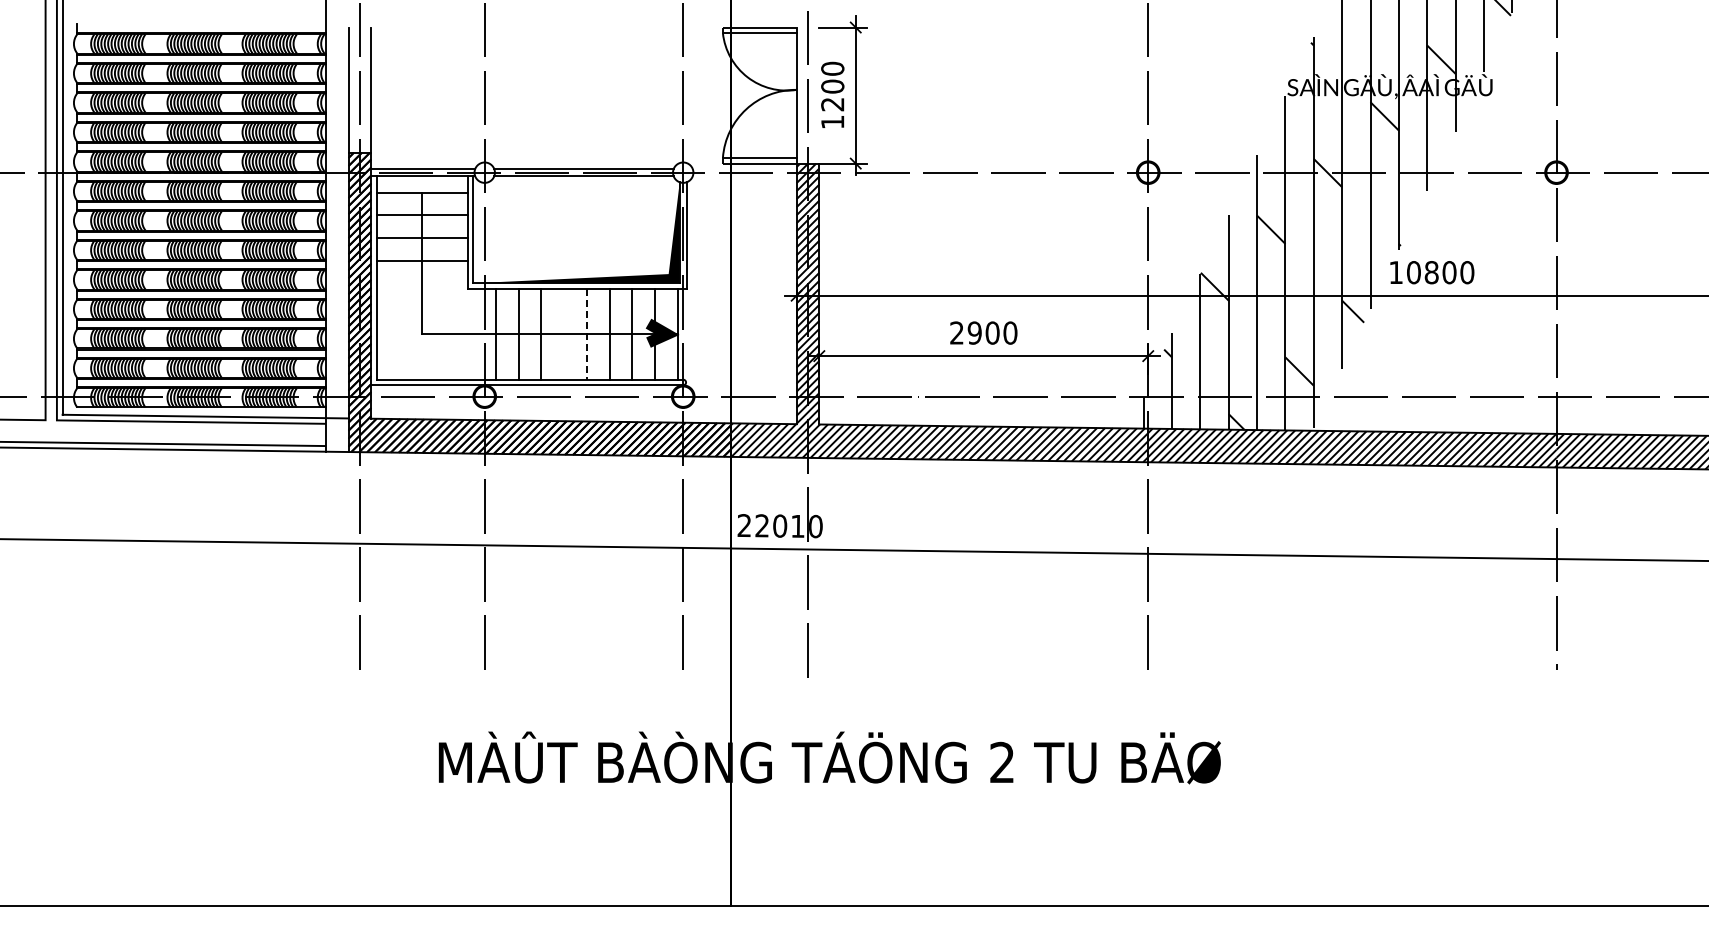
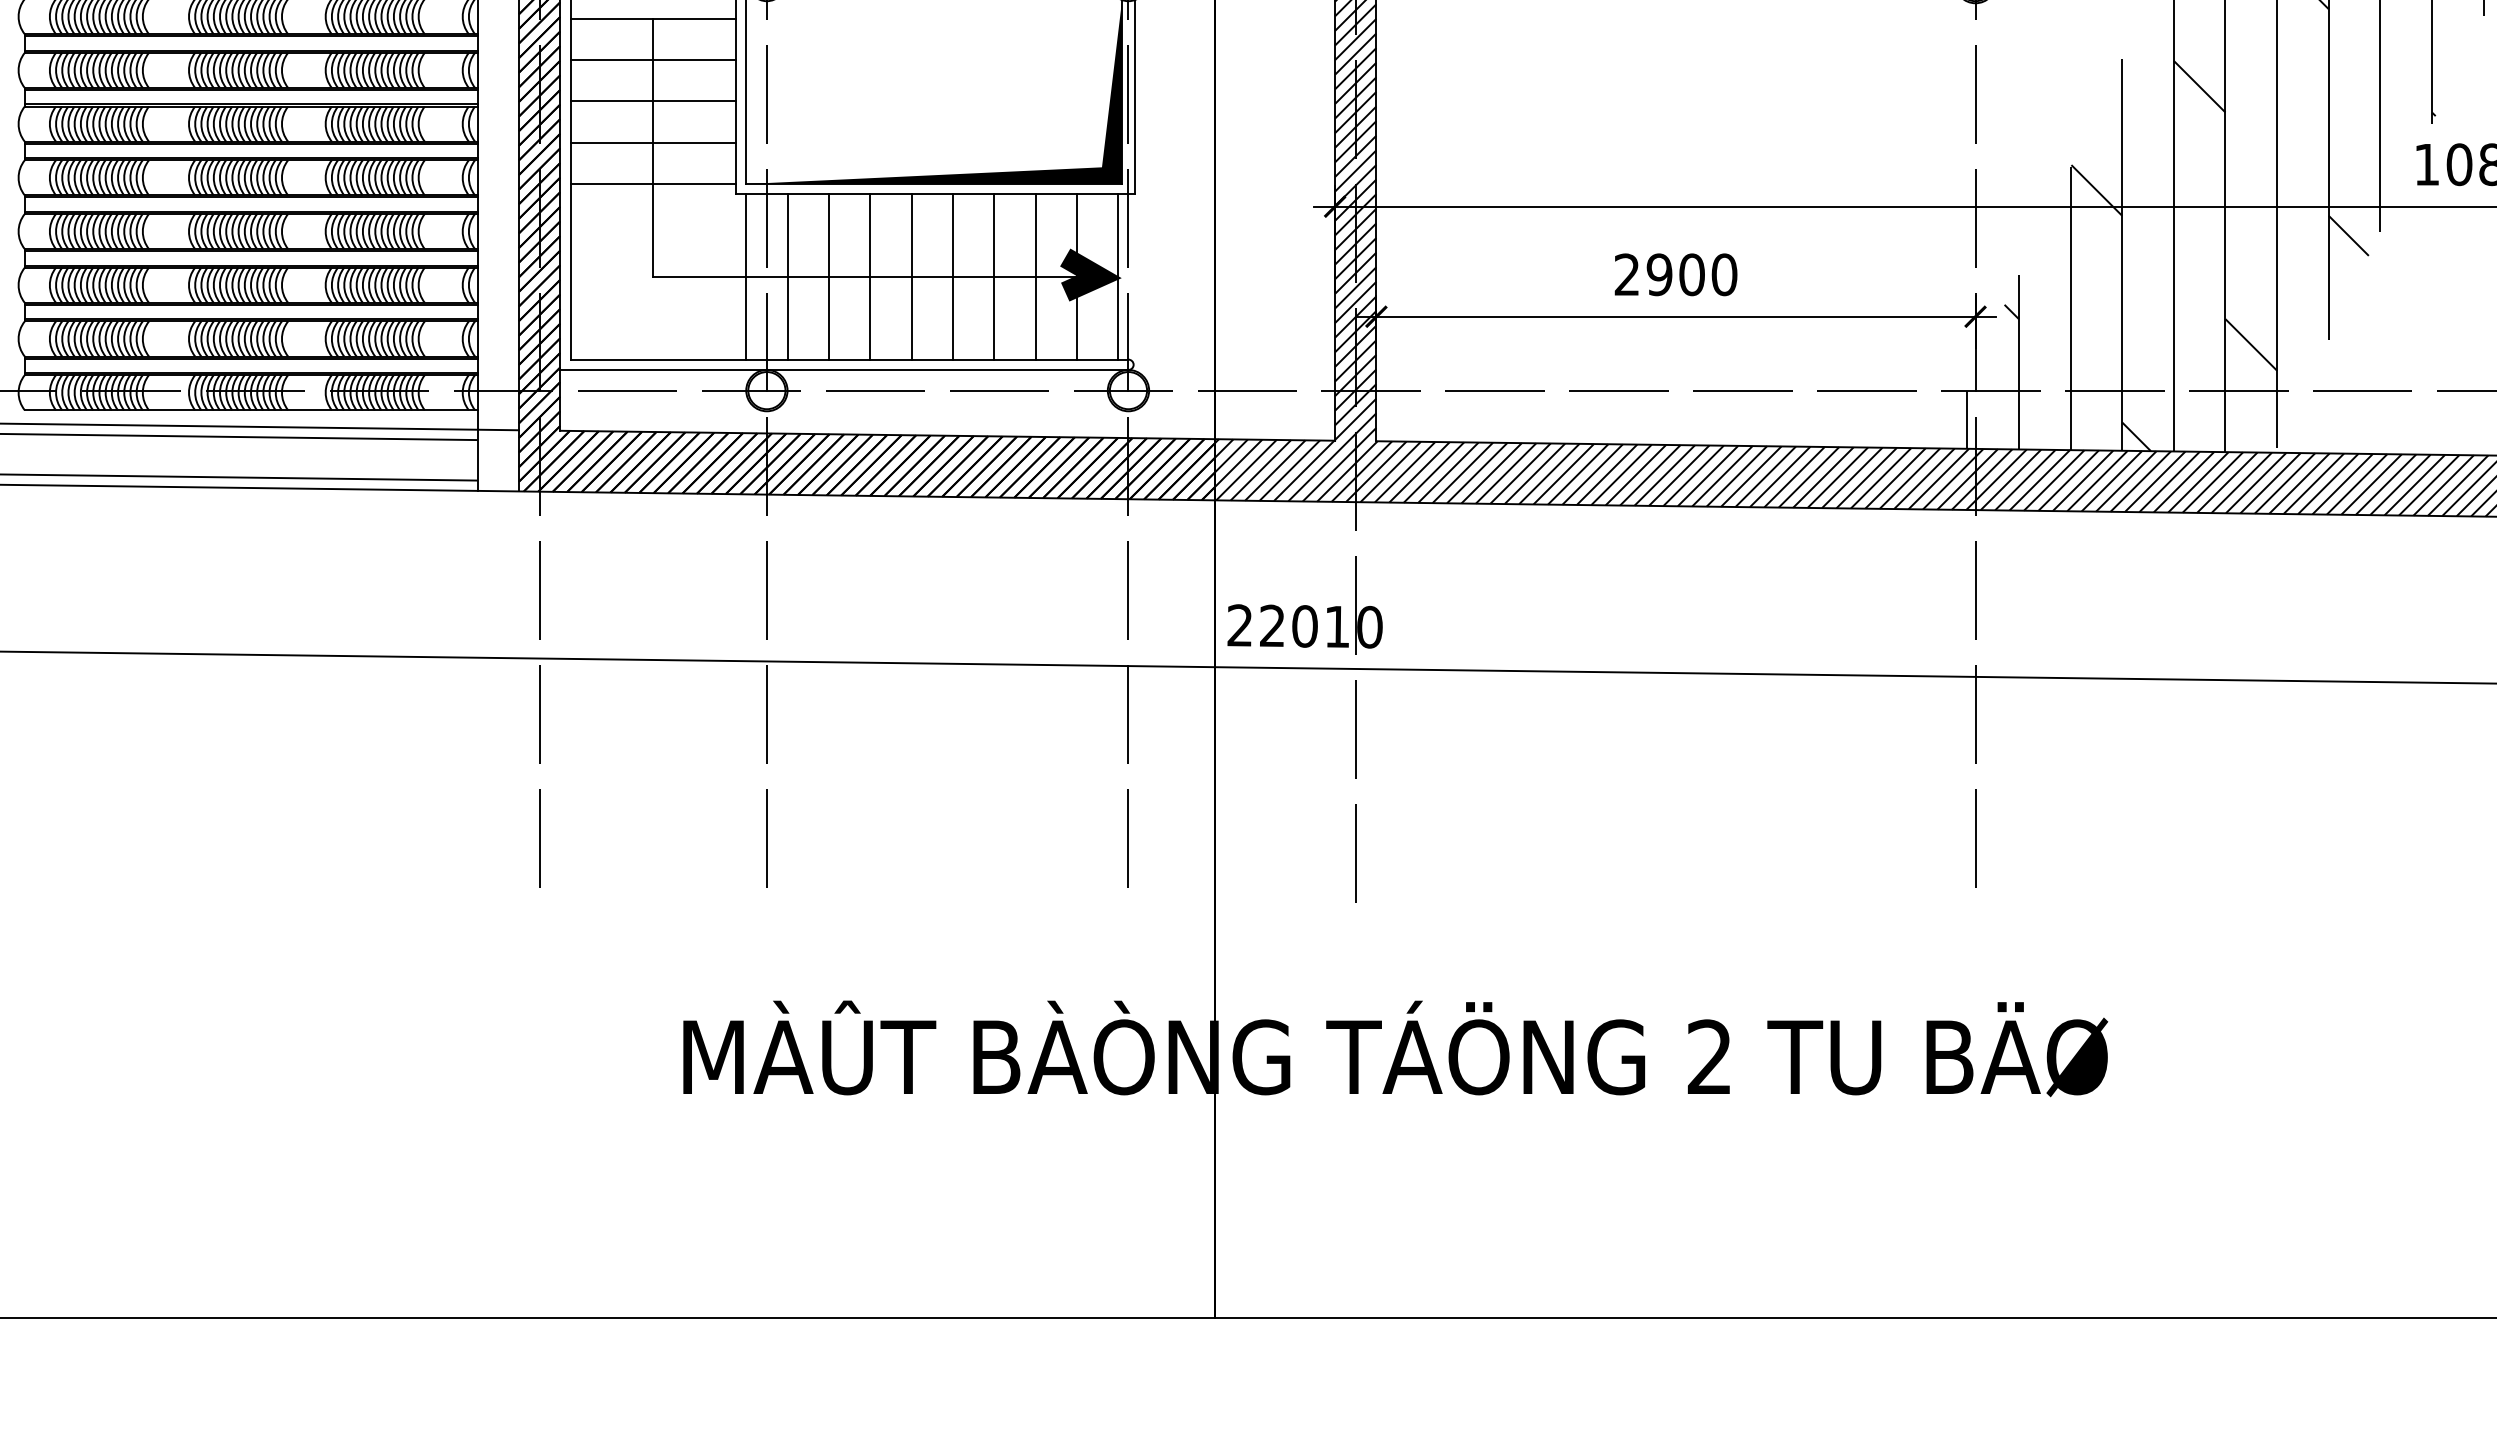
line: (422, 283) -> (653, 184), added
line: (473, 333) -> (746, 275), added
line: (564, 333) -> (912, 275), added
line: (586, 334) -> (952, 277), dashed -> solid

